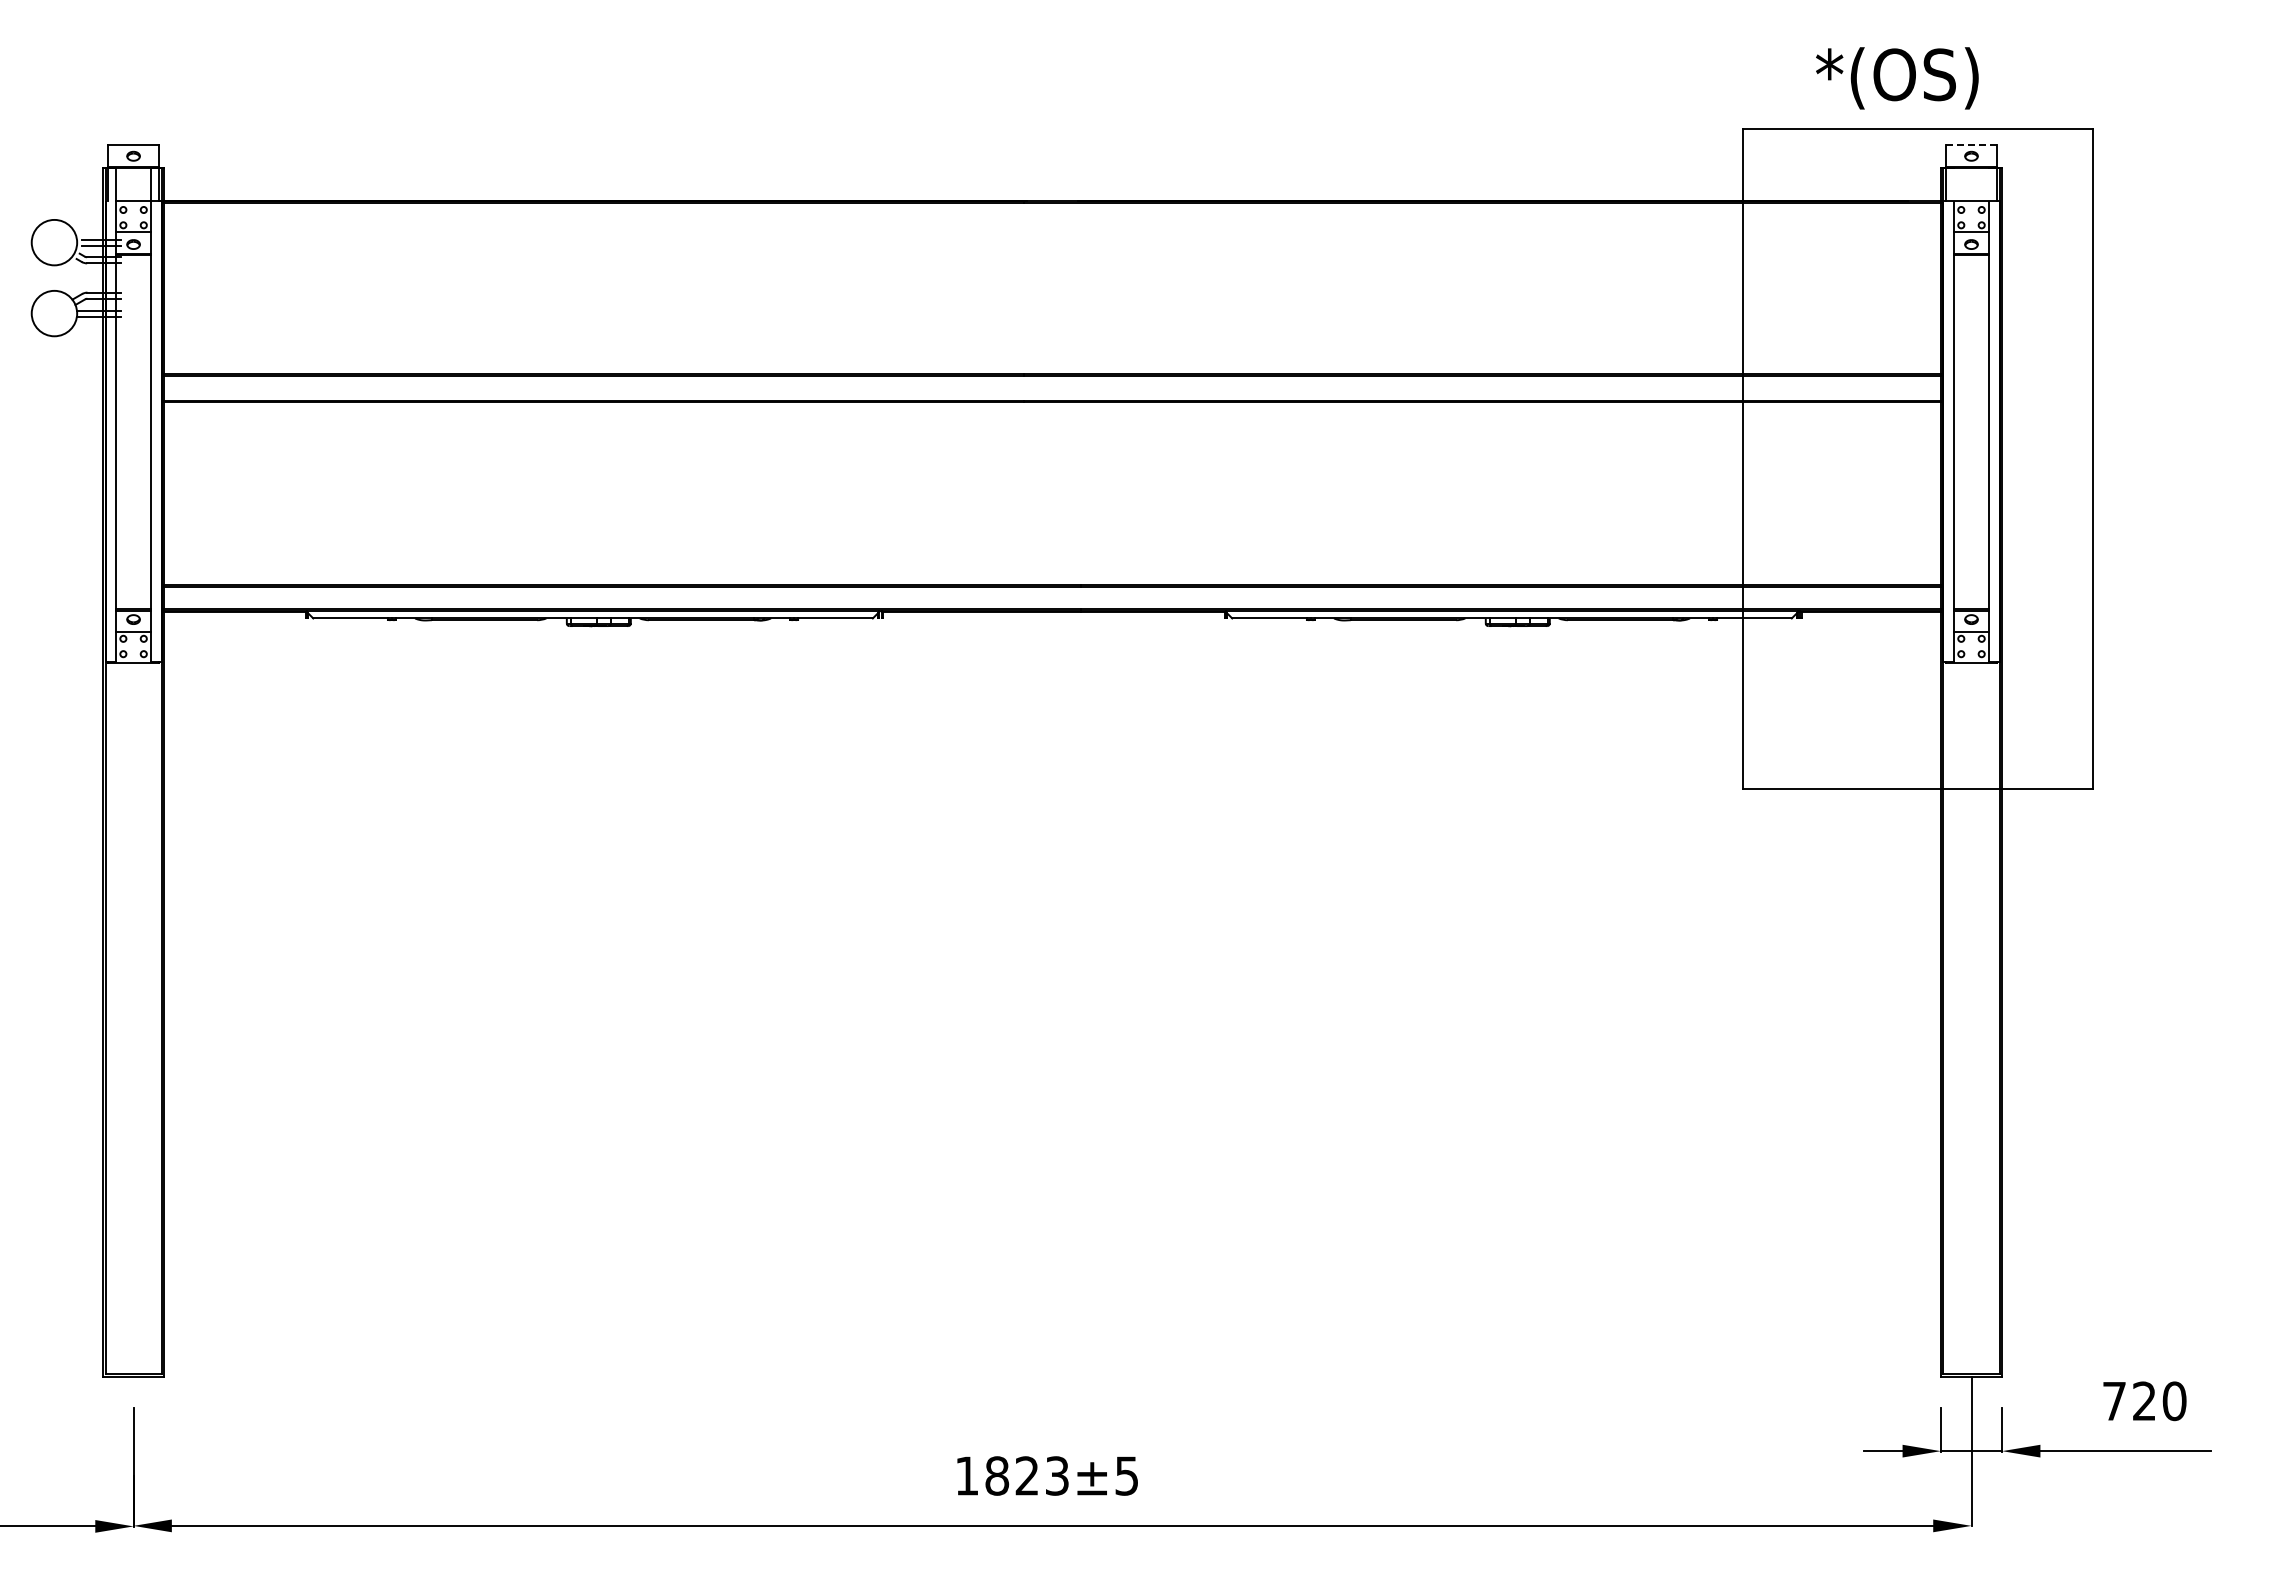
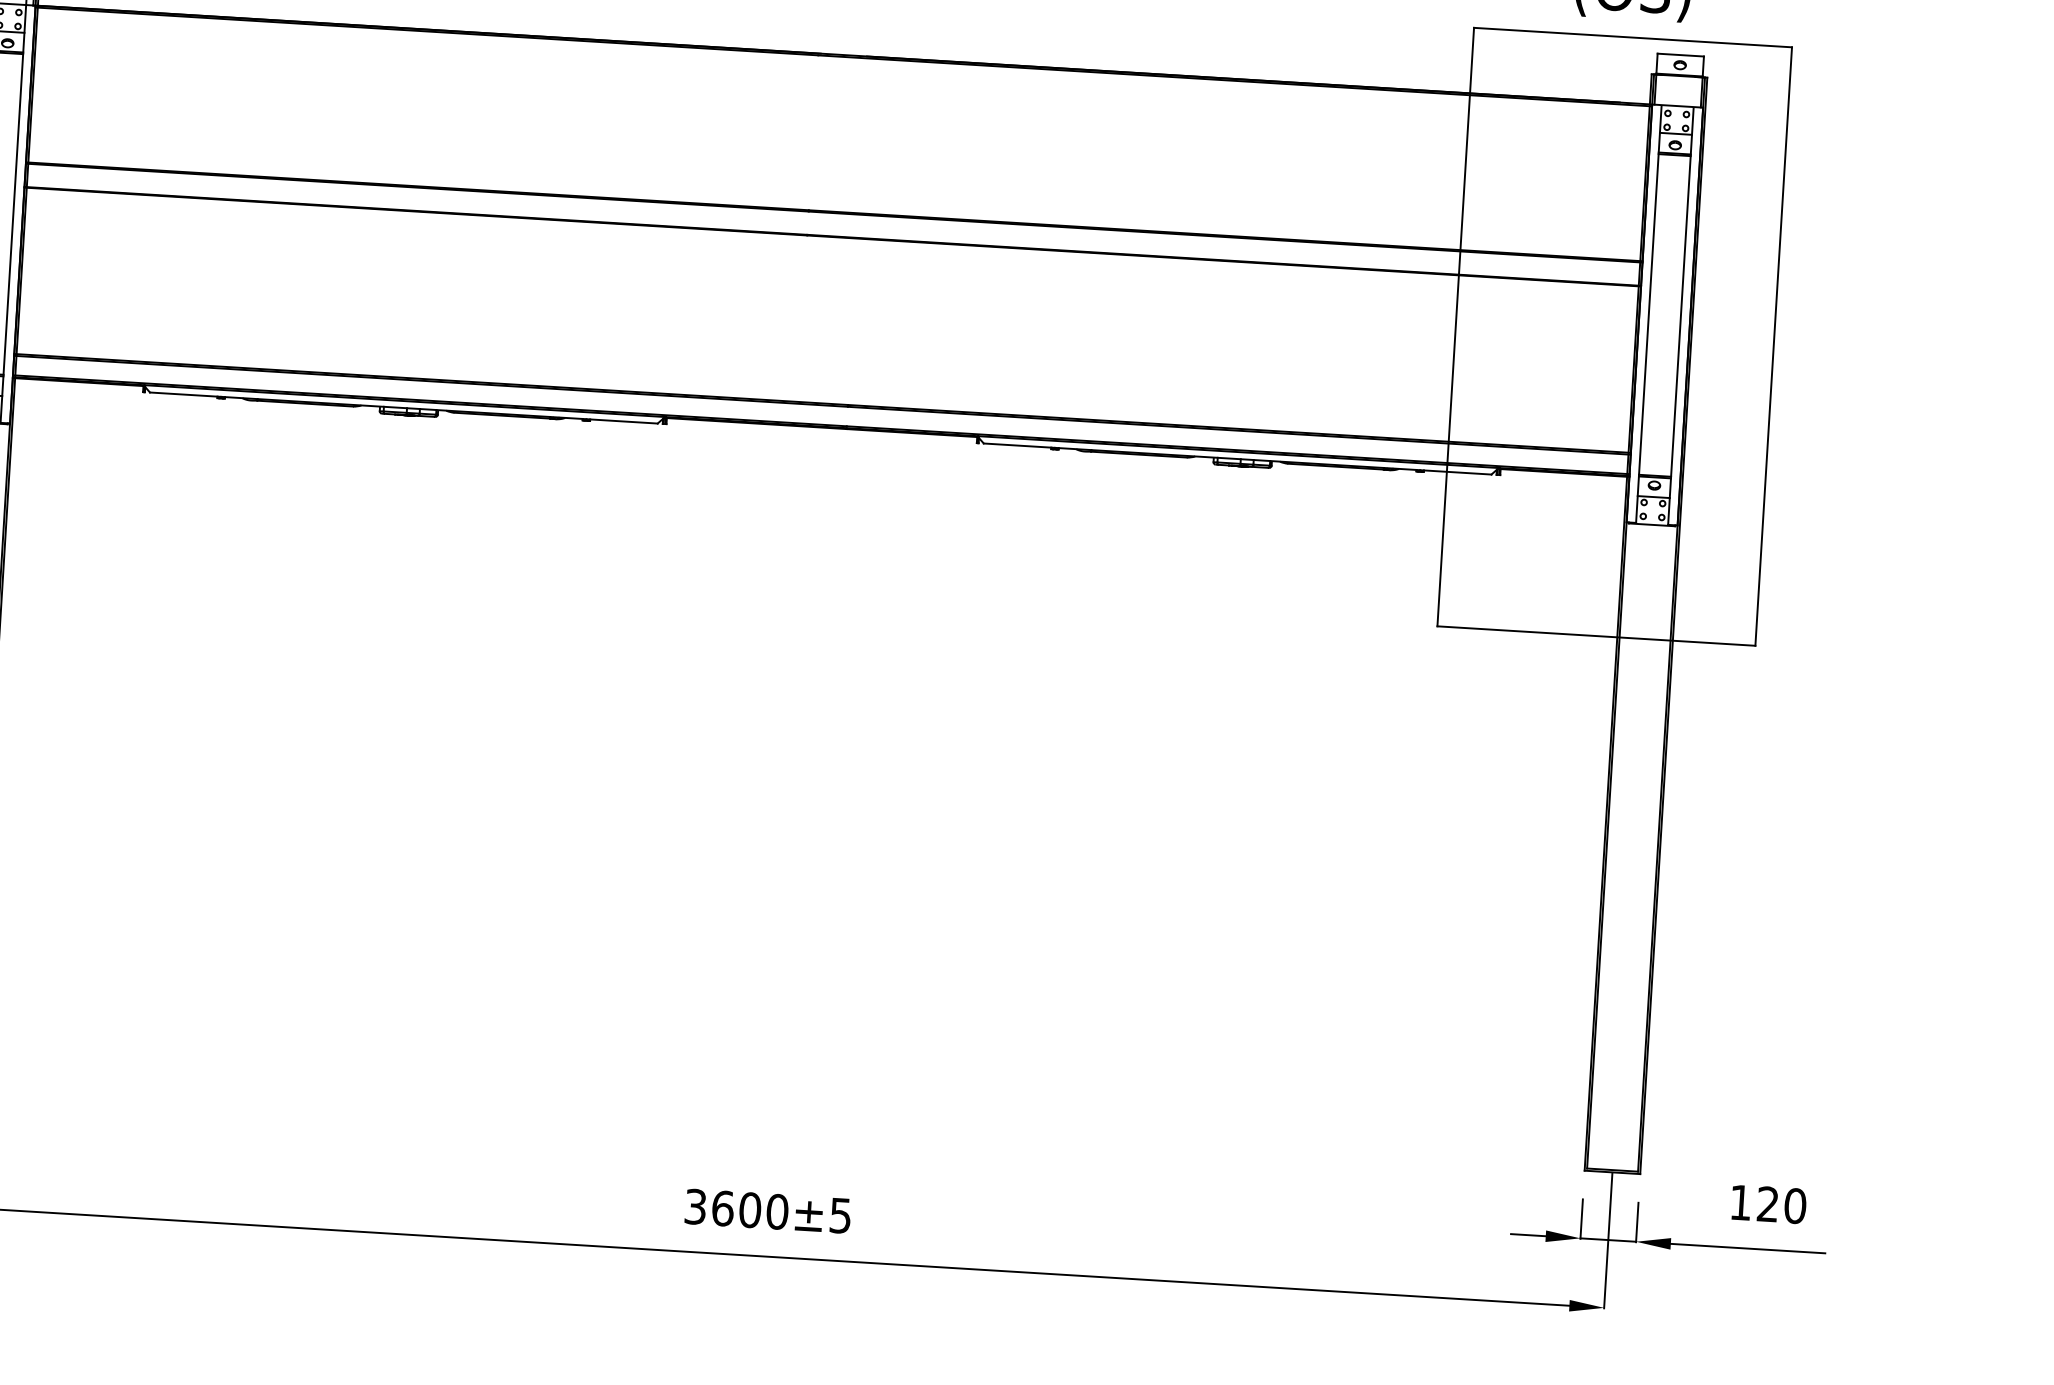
line: (1971, 145) -> (1680, 55), dashed -> solid
text: (2114, 1401) -> (1740, 1202), 720 -> 120
text: (1012, 1475) -> (736, 1208), 1823±5 -> 3600±5

